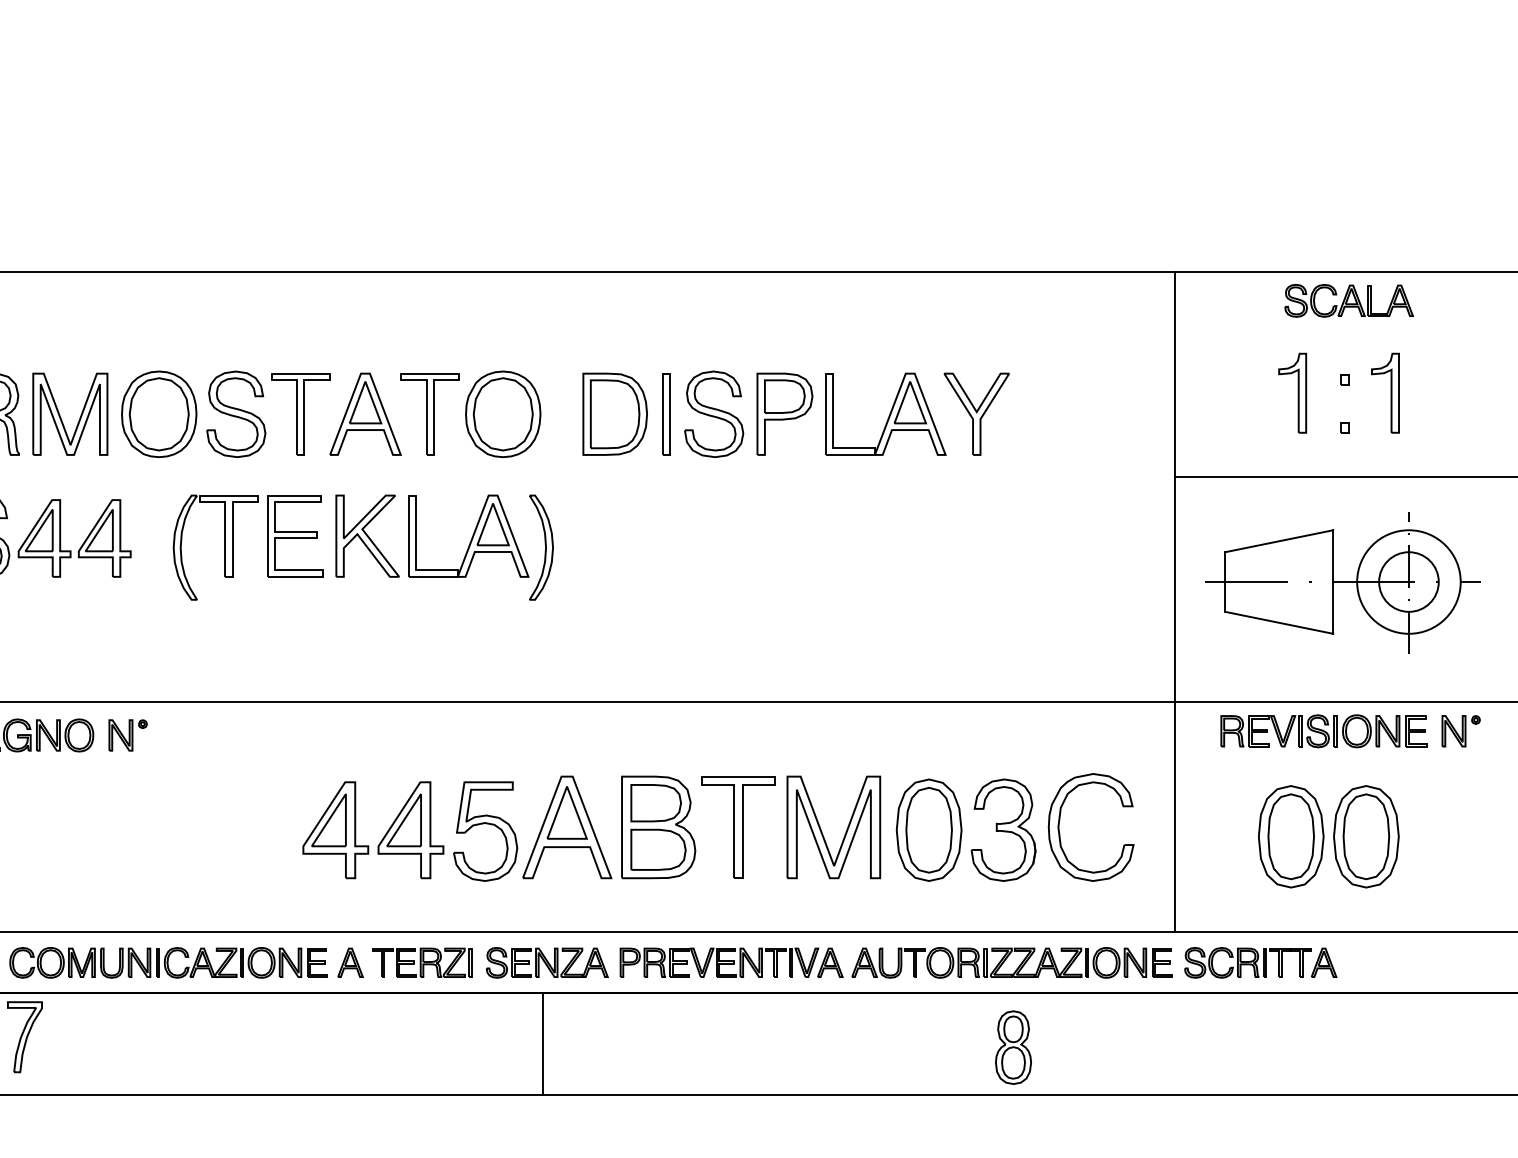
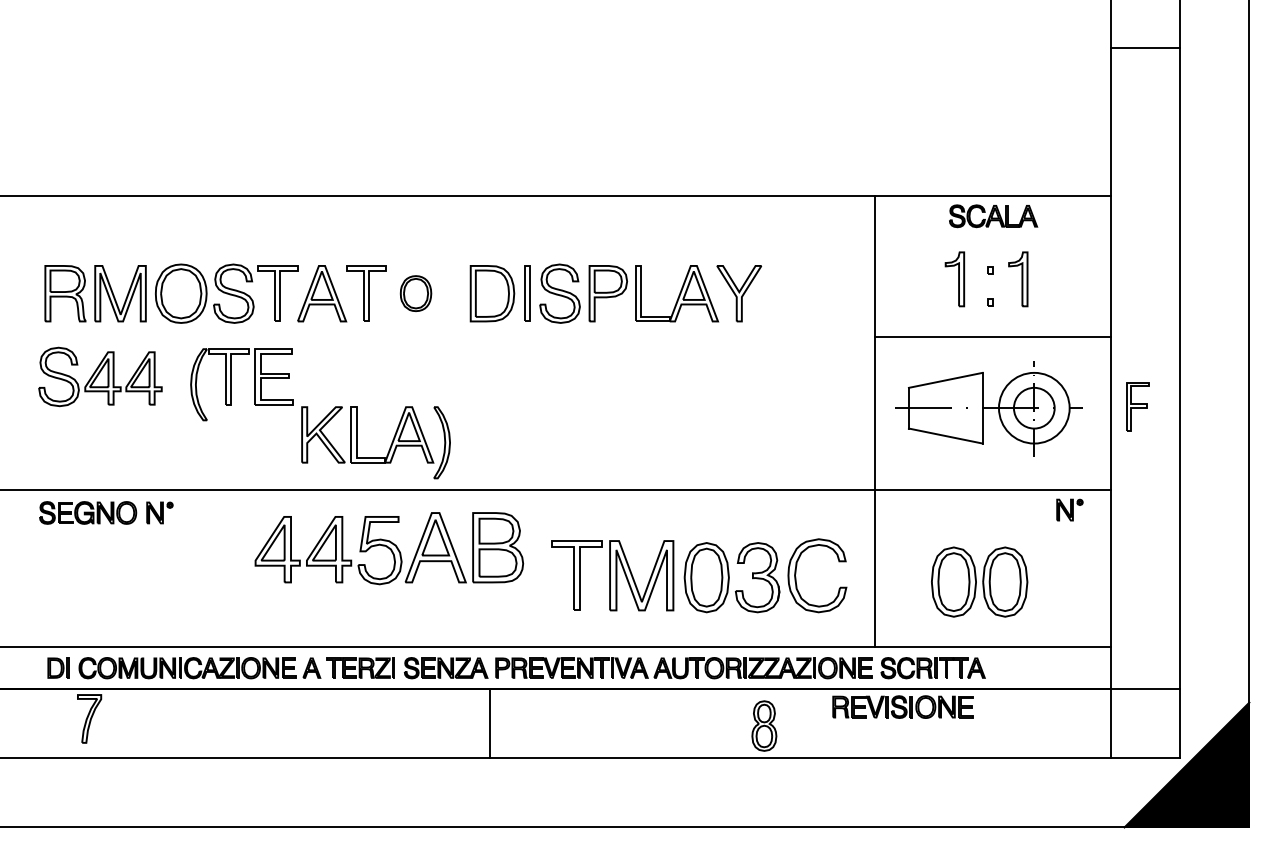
part: (502, 413) -> (415, 293), size x0.6
part: (464, 554) -> (389, 447), moved
part: (1322, 730) -> (902, 706), moved
part: (499, 828) -> (389, 548), moved
line: (543, 1043) -> (490, 723), moved

